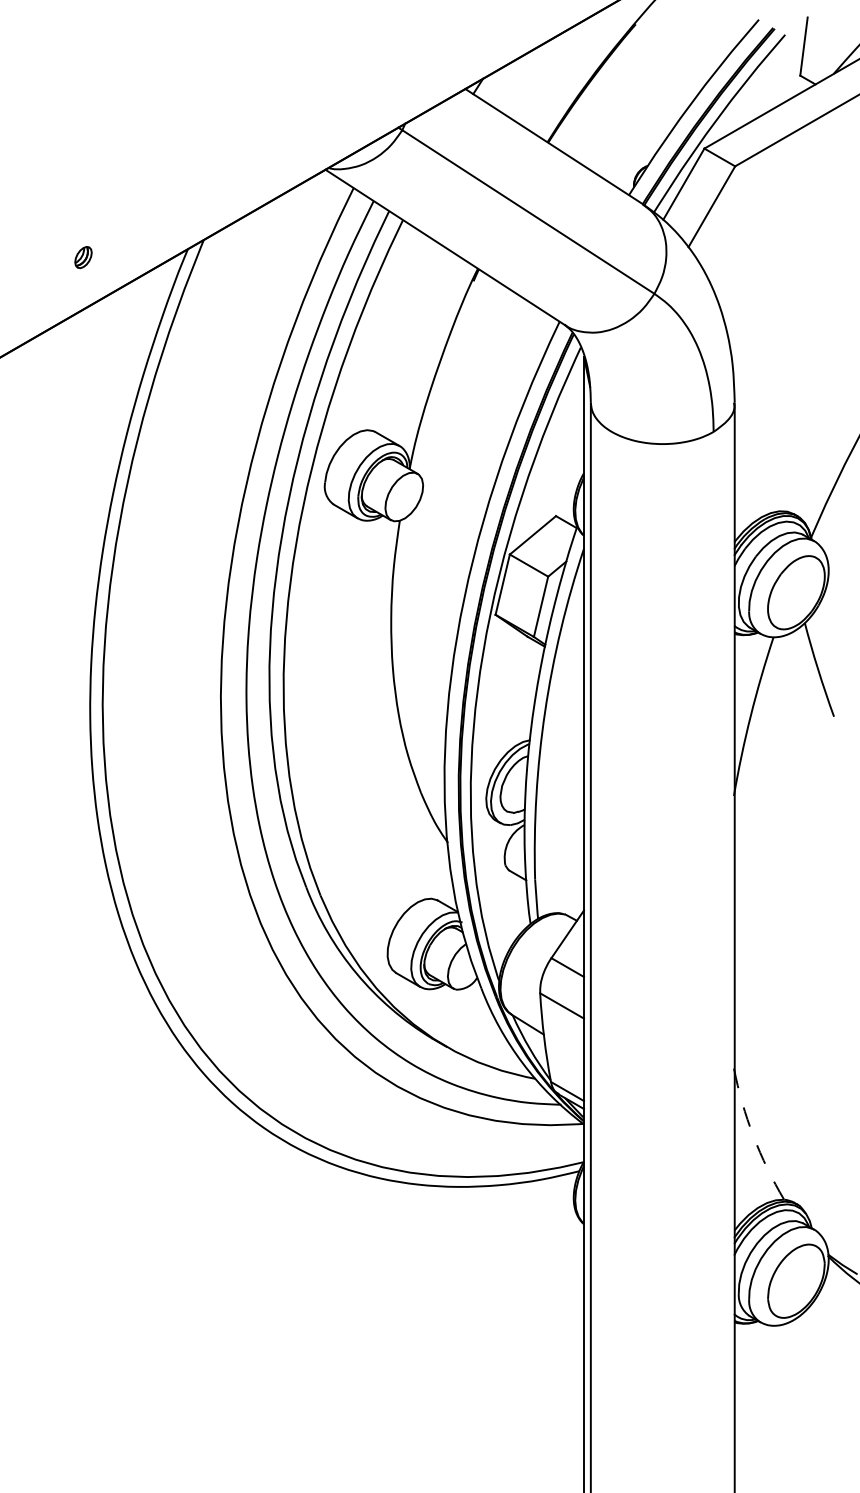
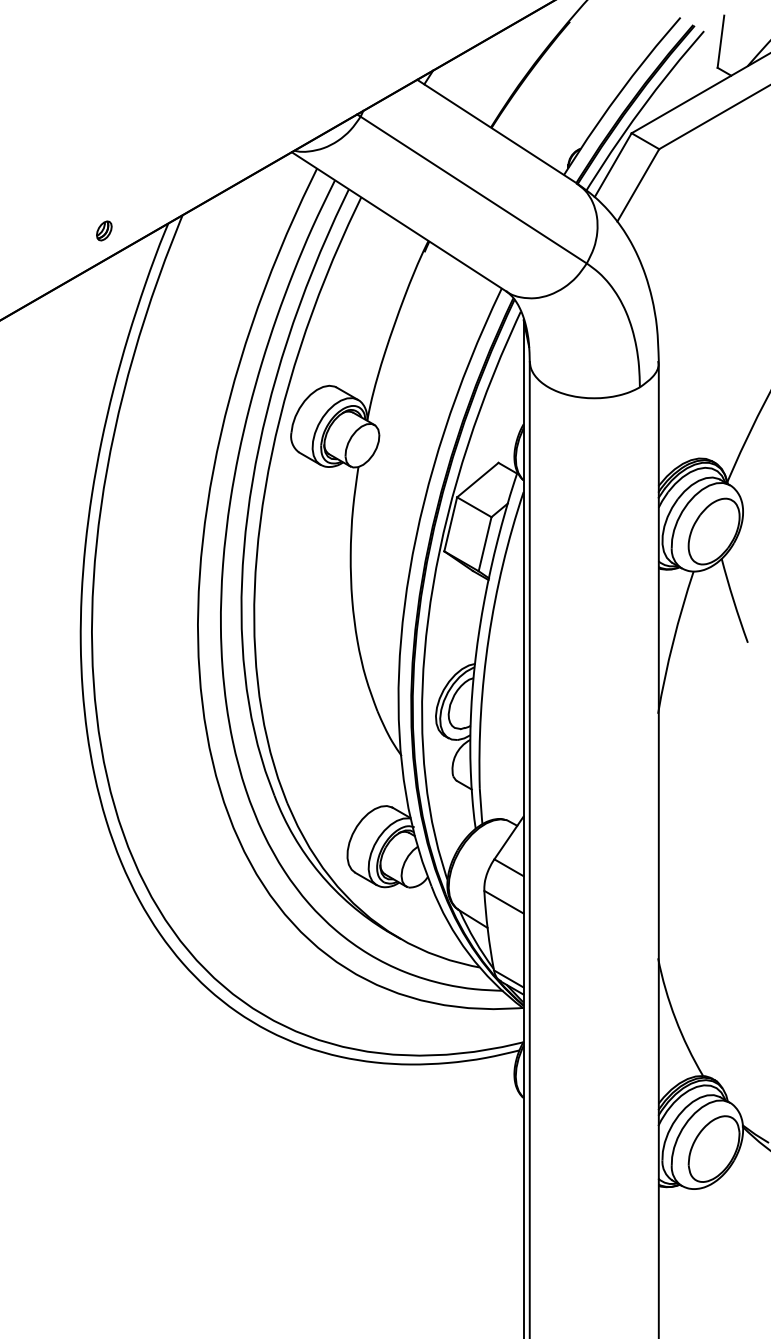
part: (83, 257) -> (104, 230), moved
arc: (753, 1136) -> (675, 1019), dashed -> solid

